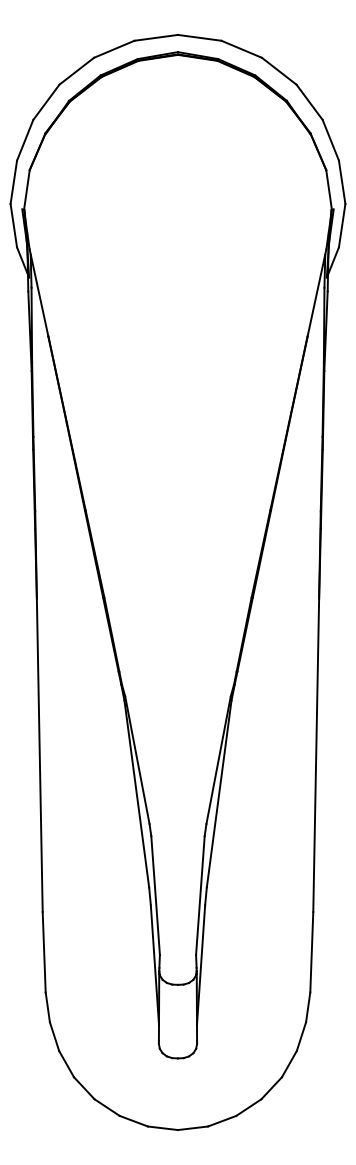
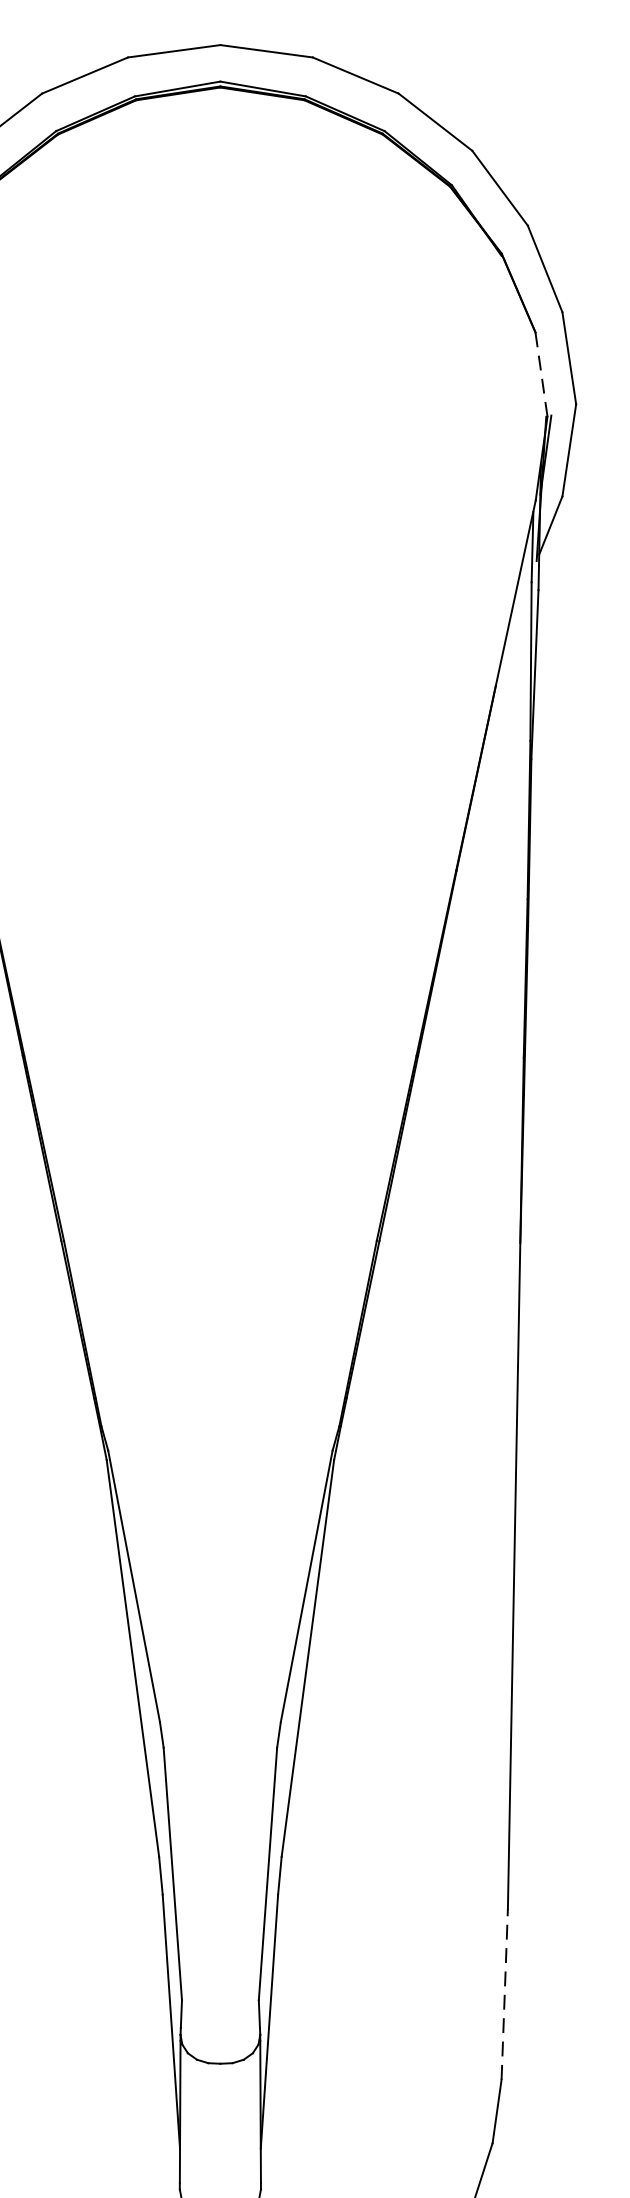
line: (329, 189) -> (542, 373), solid -> dashed
line: (311, 951) -> (504, 1992), solid -> dashed

